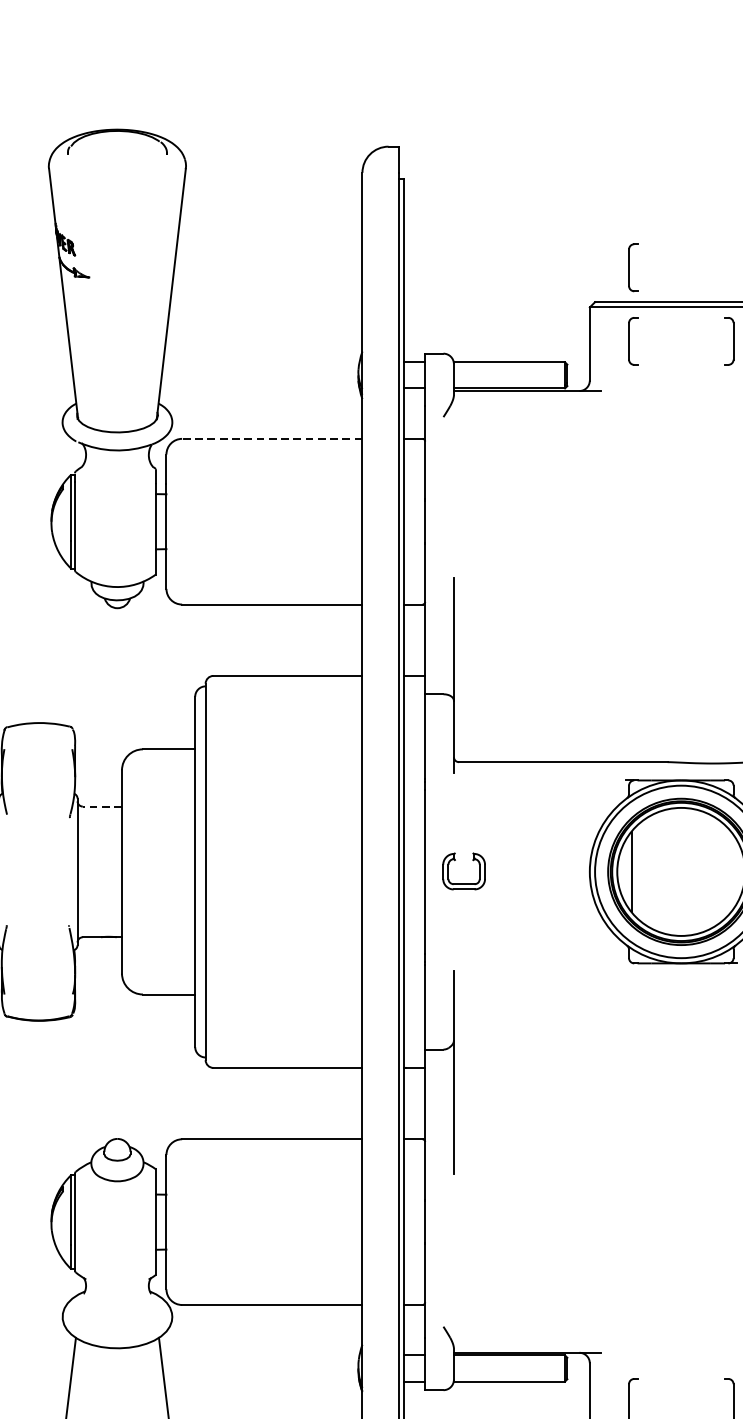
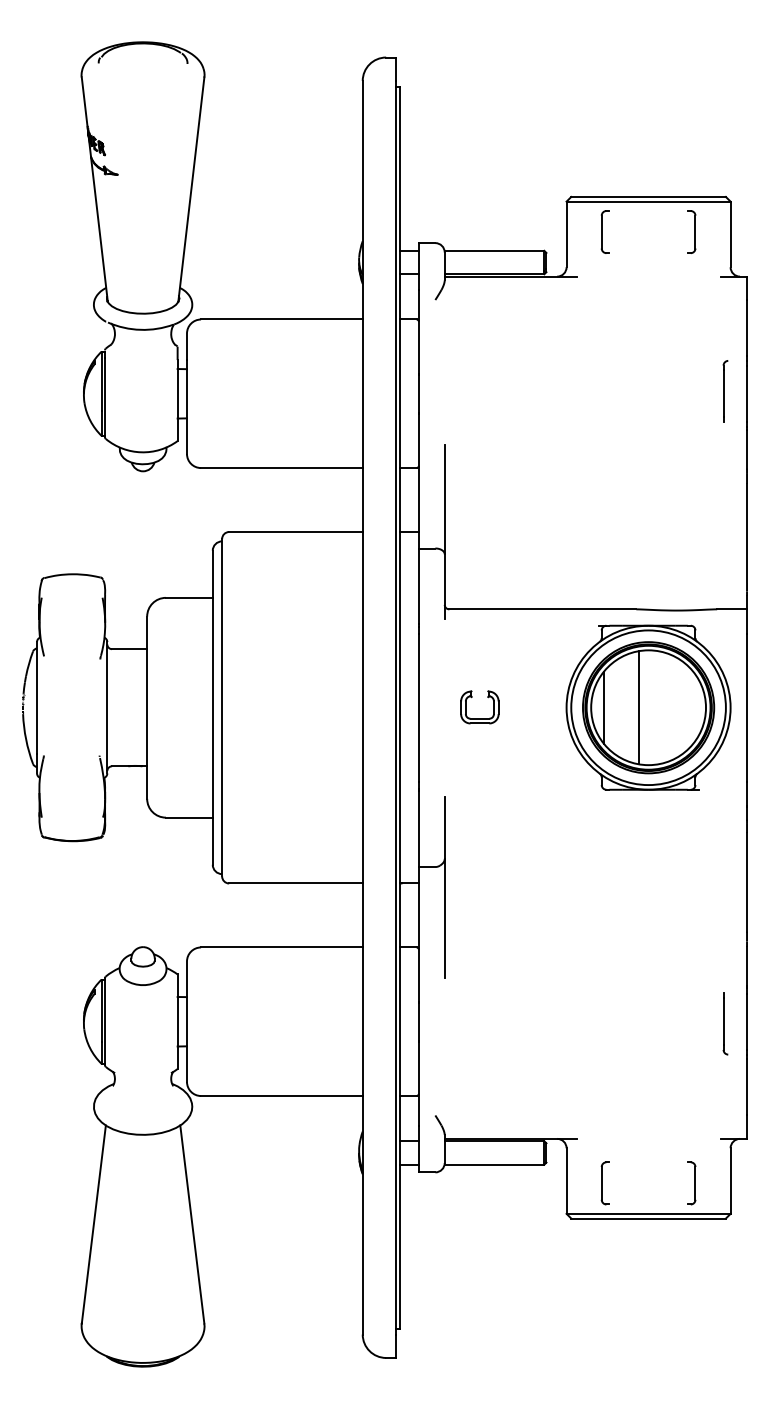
part: (632, 267) -> (604, 165), removed
line: (271, 438) -> (281, 319), dashed -> solid
line: (102, 806) -> (129, 649), dashed -> solid
line: (671, 871) -> (639, 707), added
part: (463, 883) -> (479, 718), moved

